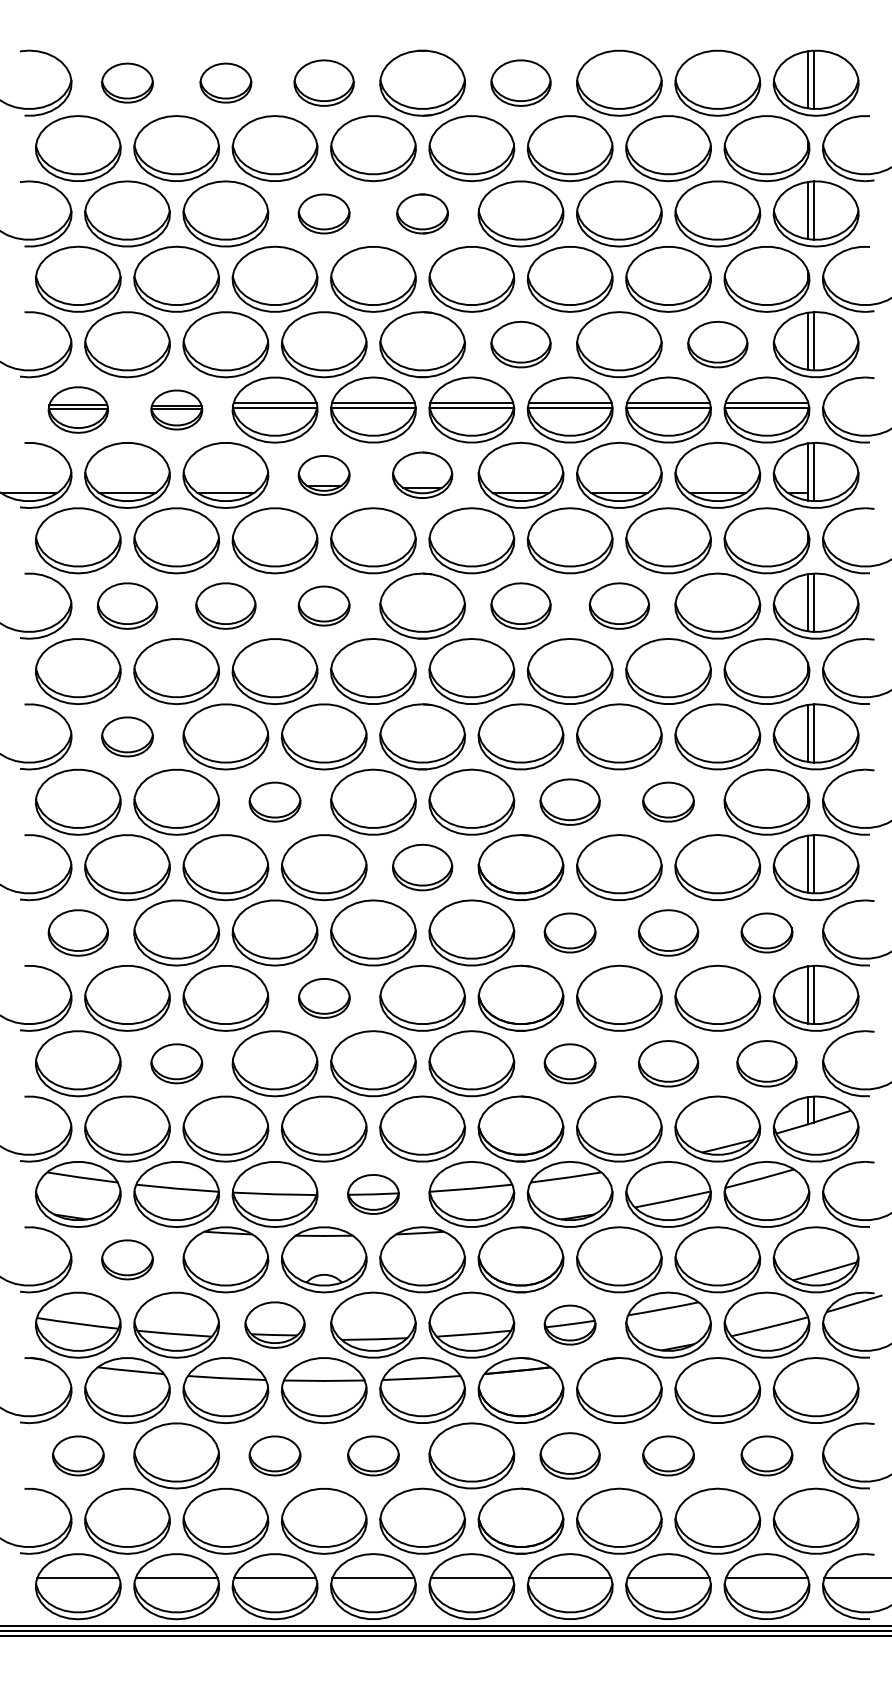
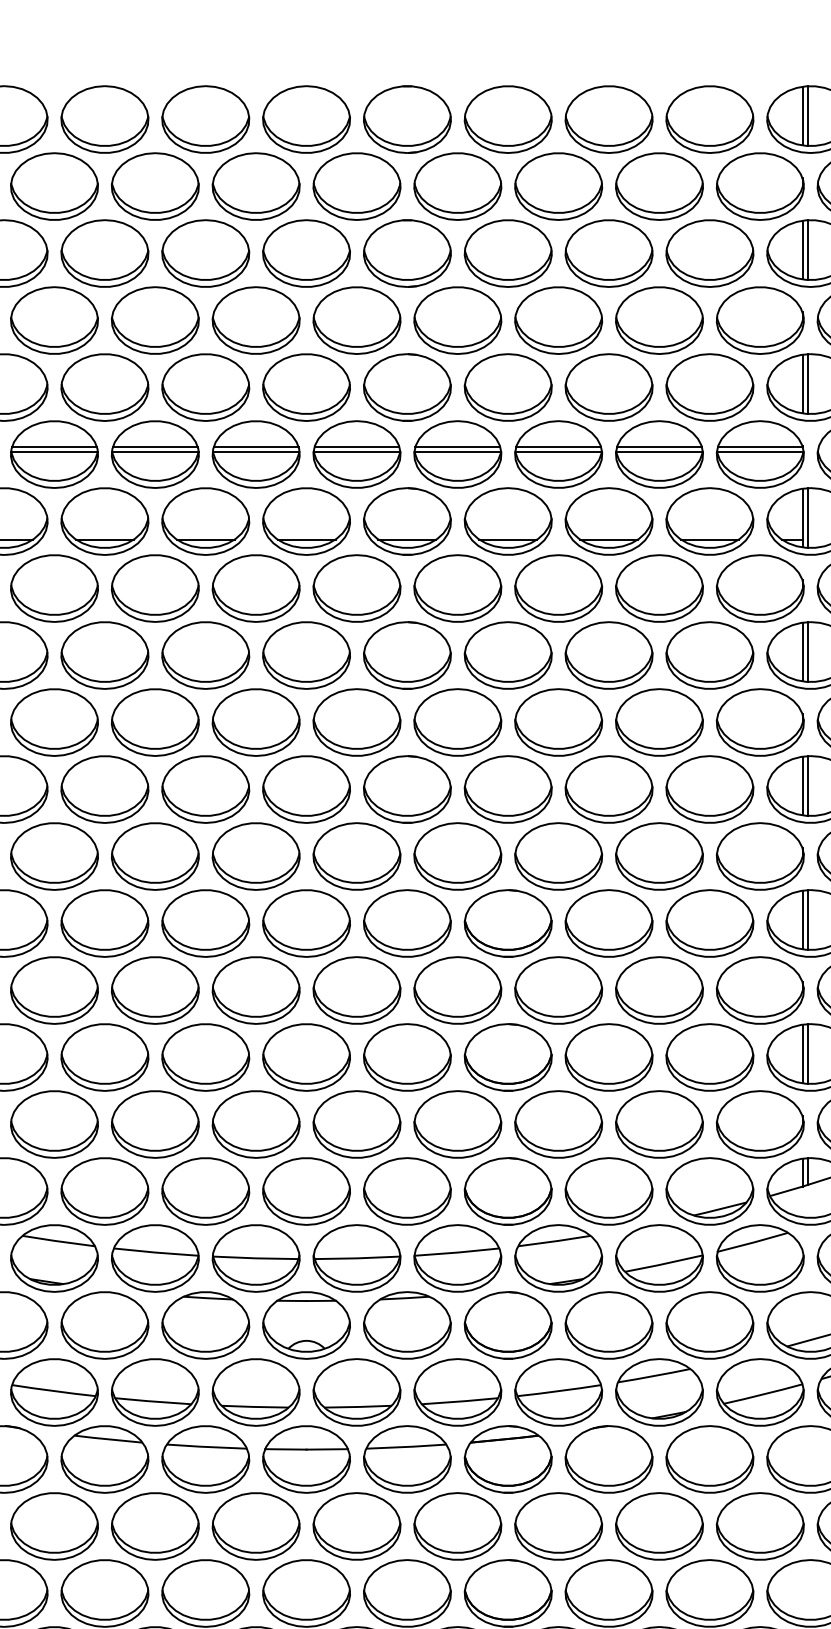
part: (127, 82) -> (104, 118), size x1.67
part: (225, 82) -> (205, 118), size x1.67
part: (323, 82) -> (305, 118), size x1.43
part: (520, 82) -> (507, 118), size x1.43
part: (323, 213) -> (305, 253), size x1.67
part: (422, 213) -> (407, 253), size x1.67
part: (520, 344) -> (507, 387), size x1.43
part: (717, 344) -> (709, 387), size x1.43
part: (78, 409) -> (54, 453), size x1.43
part: (176, 409) -> (155, 453), size x1.67
part: (422, 474) -> (407, 520), size x1.43
part: (323, 475) -> (305, 521), size x1.67
part: (127, 605) -> (104, 654), size x1.43
part: (225, 605) -> (205, 654), size x1.43
part: (323, 605) -> (305, 654), size x1.67
part: (520, 605) -> (507, 654), size x1.43
part: (619, 605) -> (609, 654), size x1.43
part: (127, 736) -> (104, 789), size x1.67
part: (274, 801) -> (255, 855), size x1.67
part: (569, 801) -> (557, 855), size x1.43
part: (668, 801) -> (659, 855), size x1.67
part: (422, 867) -> (407, 923), size x1.43
part: (78, 932) -> (54, 990), size x1.43
part: (569, 932) -> (557, 990), size x1.67
part: (668, 932) -> (659, 990), size x1.43
part: (766, 932) -> (759, 990), size x1.67
part: (324, 998) -> (306, 1057), size x1.67
part: (176, 1063) -> (155, 1124), size x1.67
part: (569, 1063) -> (557, 1124), size x1.67
part: (668, 1063) -> (659, 1124), size x1.43
part: (766, 1063) -> (759, 1124), size x1.43
part: (373, 1194) -> (357, 1258), size x1.67
part: (127, 1259) -> (104, 1325), size x1.67
part: (274, 1324) -> (255, 1391), size x1.43
part: (569, 1324) -> (557, 1391), size x1.67
part: (78, 1455) -> (54, 1526), size x1.67
part: (274, 1455) -> (255, 1526), size x1.67
part: (373, 1455) -> (357, 1526), size x1.67
part: (569, 1455) -> (557, 1526), size x1.43
part: (668, 1455) -> (659, 1526), size x1.67
part: (766, 1455) -> (759, 1526), size x1.67

